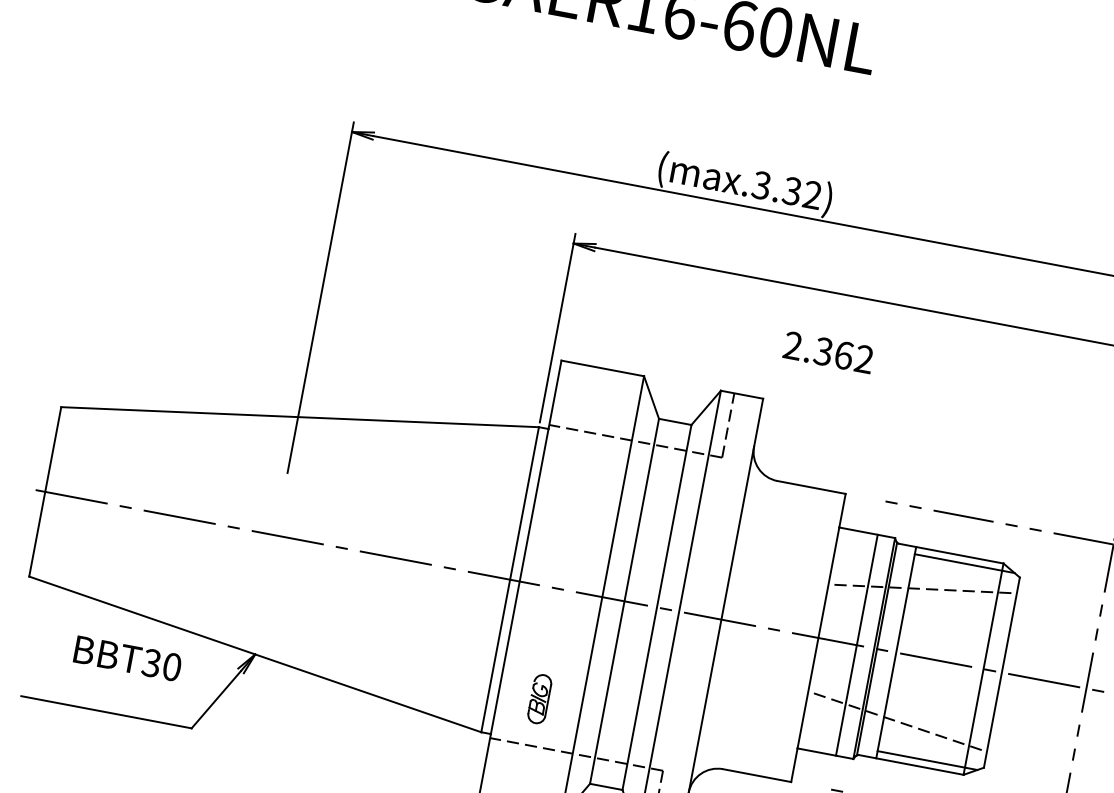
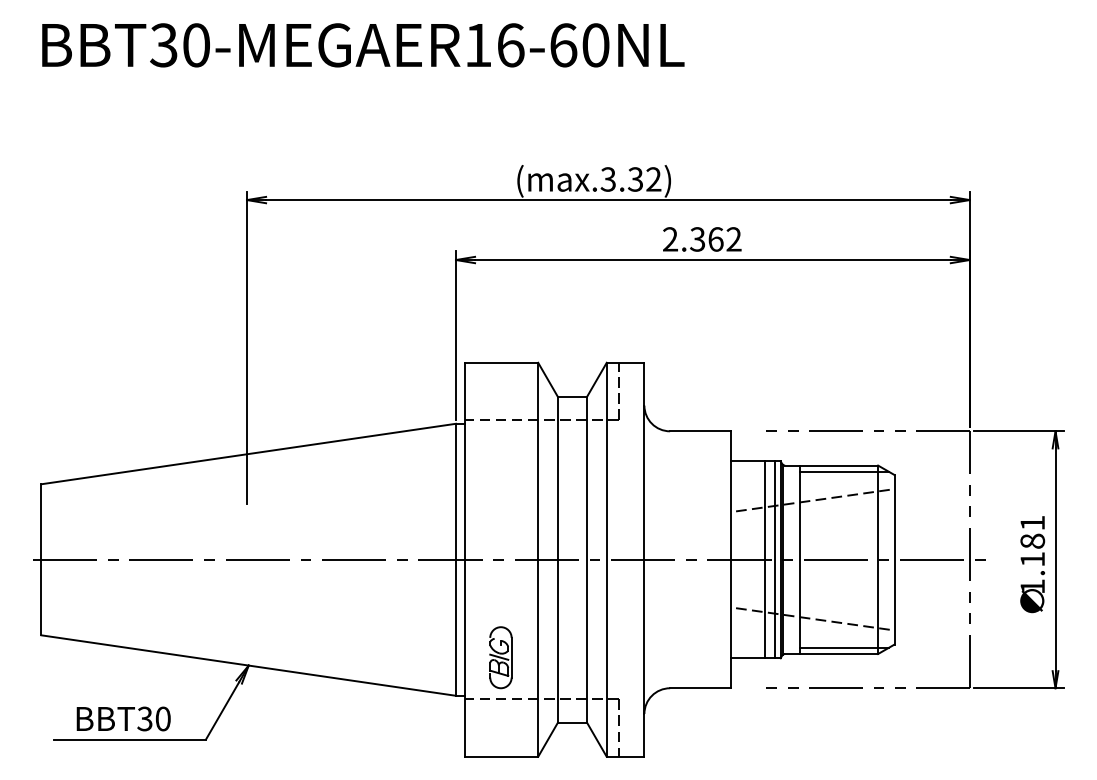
text: (828, 352) -> (702, 239), moved
line: (867, 646) -> (774, 559), added
text: (127, 658) -> (123, 718), moved
part: (539, 698) -> (500, 657), size x1.43

